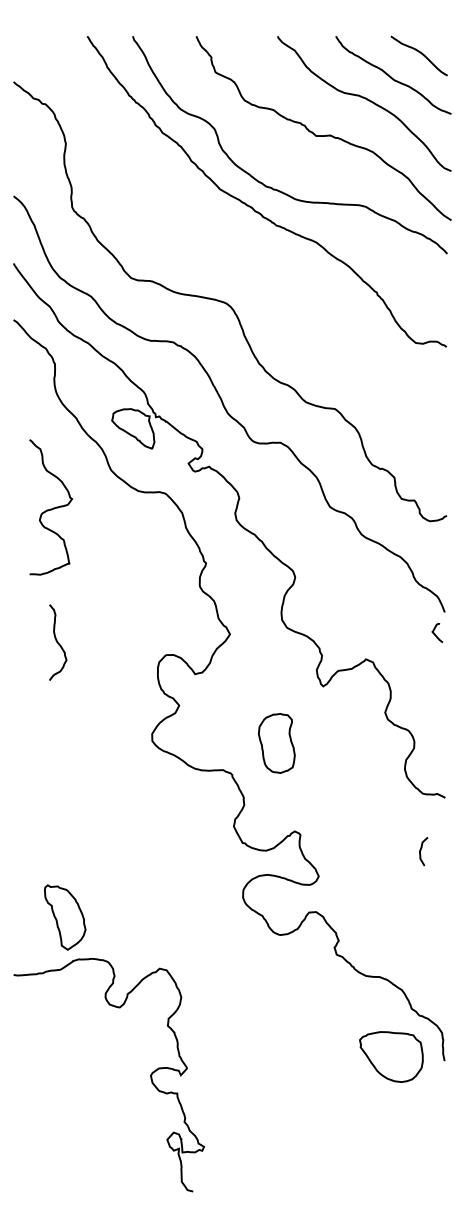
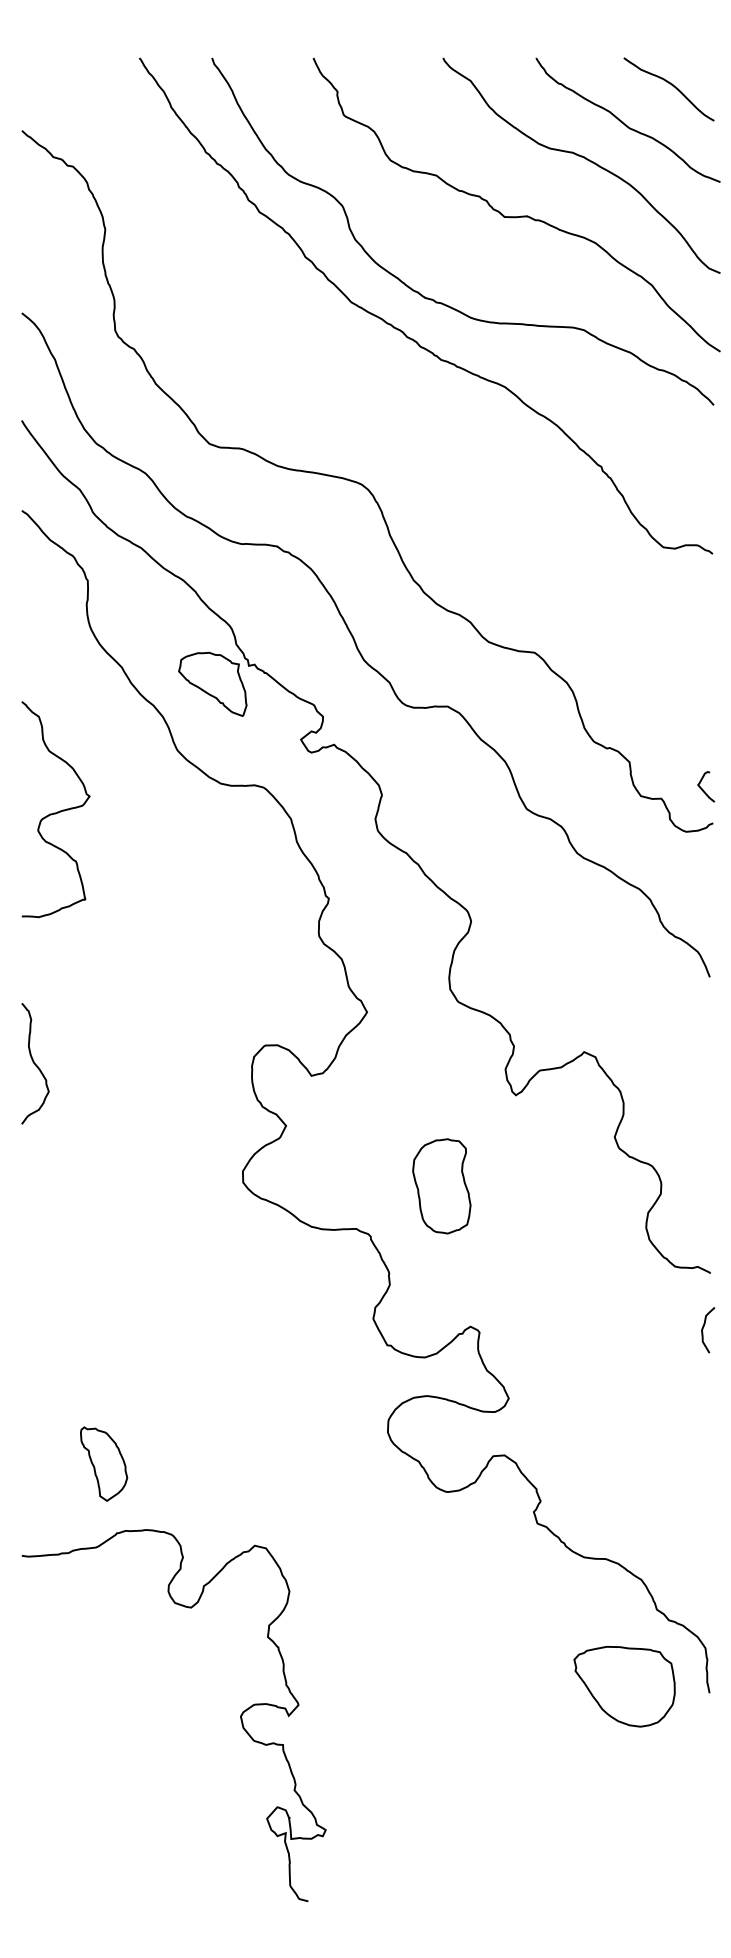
curve: (51, 508) -> (56, 811), moved
curve: (435, 633) -> (702, 787), moved
curve: (58, 642) -> (36, 1063), moved
curve: (421, 850) -> (704, 1328), moved
part: (64, 917) -> (103, 1464), size x0.71

